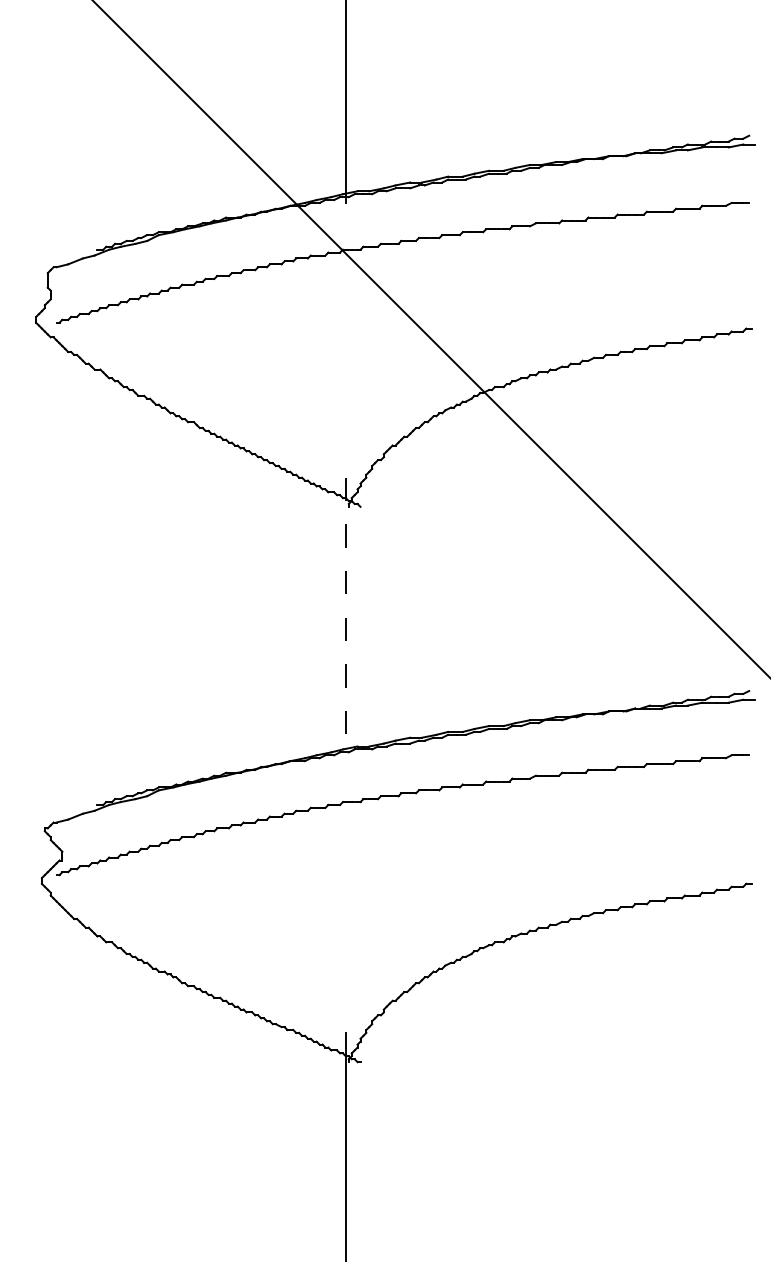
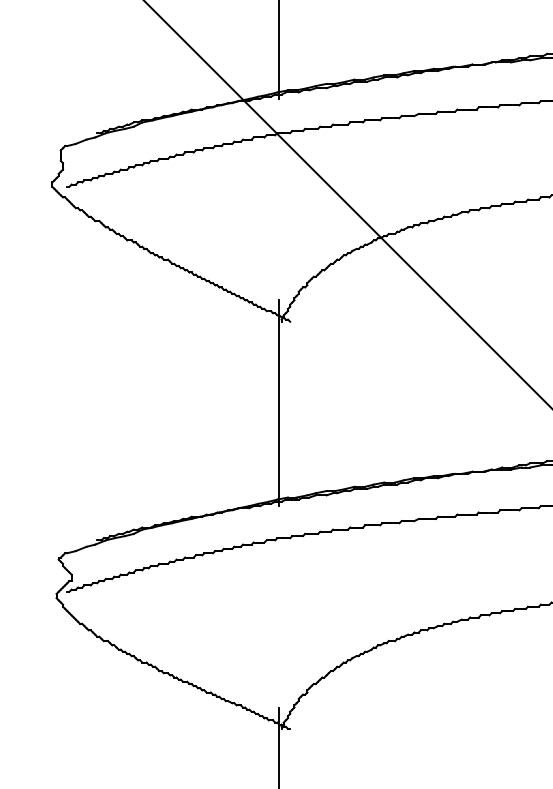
line: (345, 618) -> (279, 403), dashed -> solid

